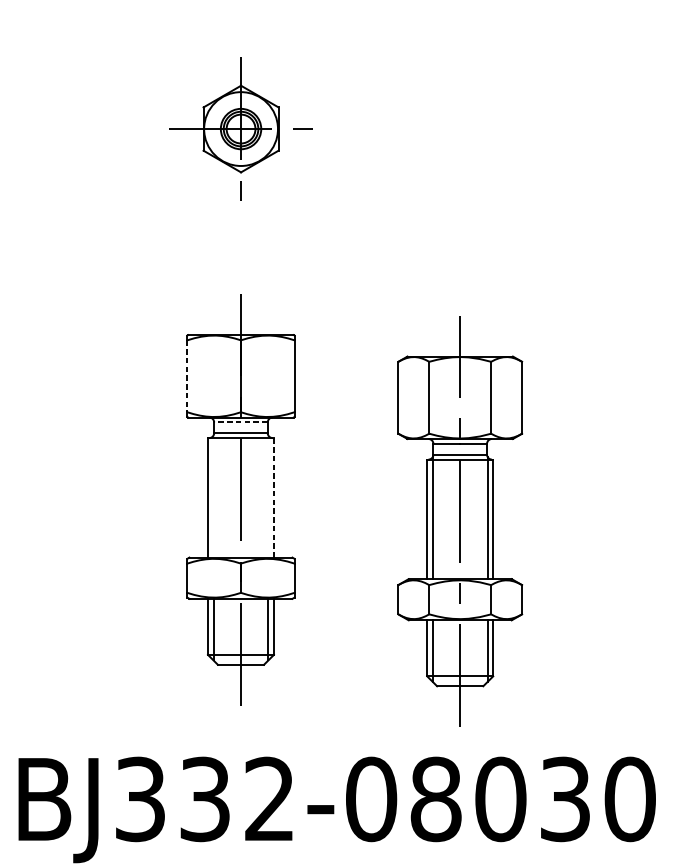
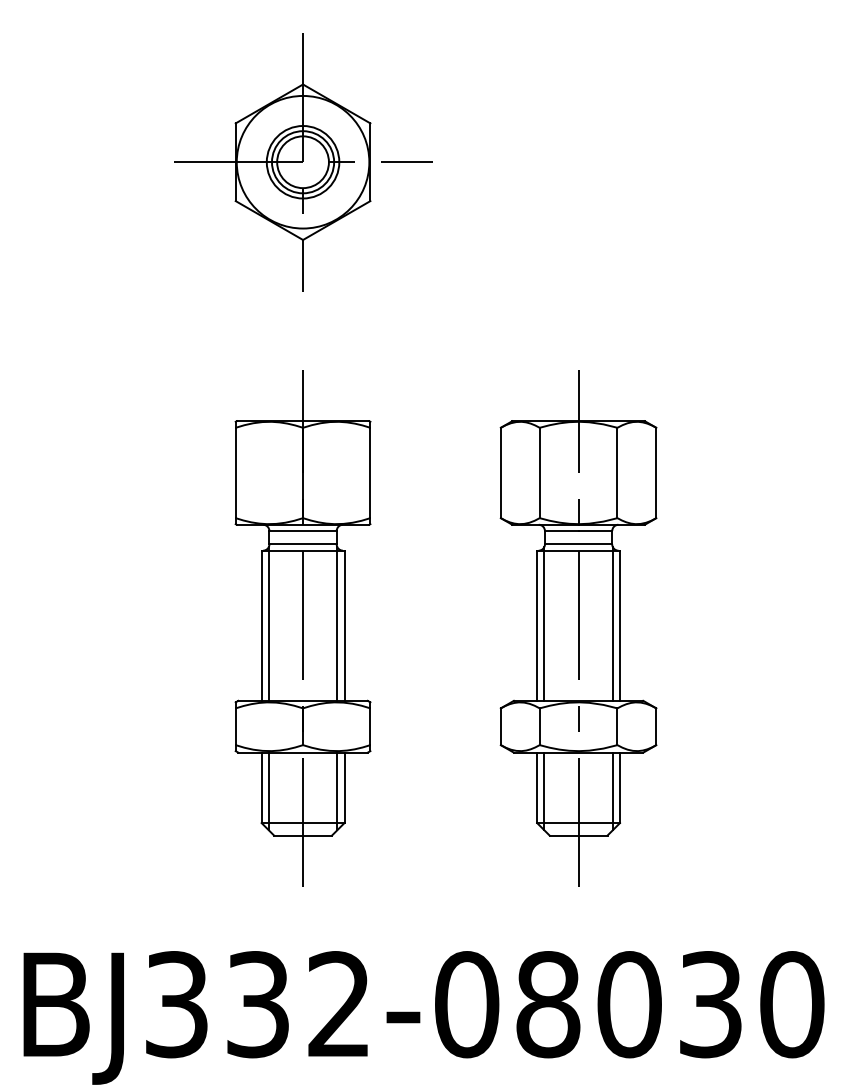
part: (241, 129) -> (303, 162), size x1.43
line: (187, 376) -> (235, 473), dashed -> solid
line: (241, 422) -> (303, 530), dashed -> solid
line: (213, 496) -> (268, 623), added
line: (268, 496) -> (337, 623), added
line: (273, 497) -> (344, 625), dashed -> solid
part: (460, 521) -> (578, 628), moved

